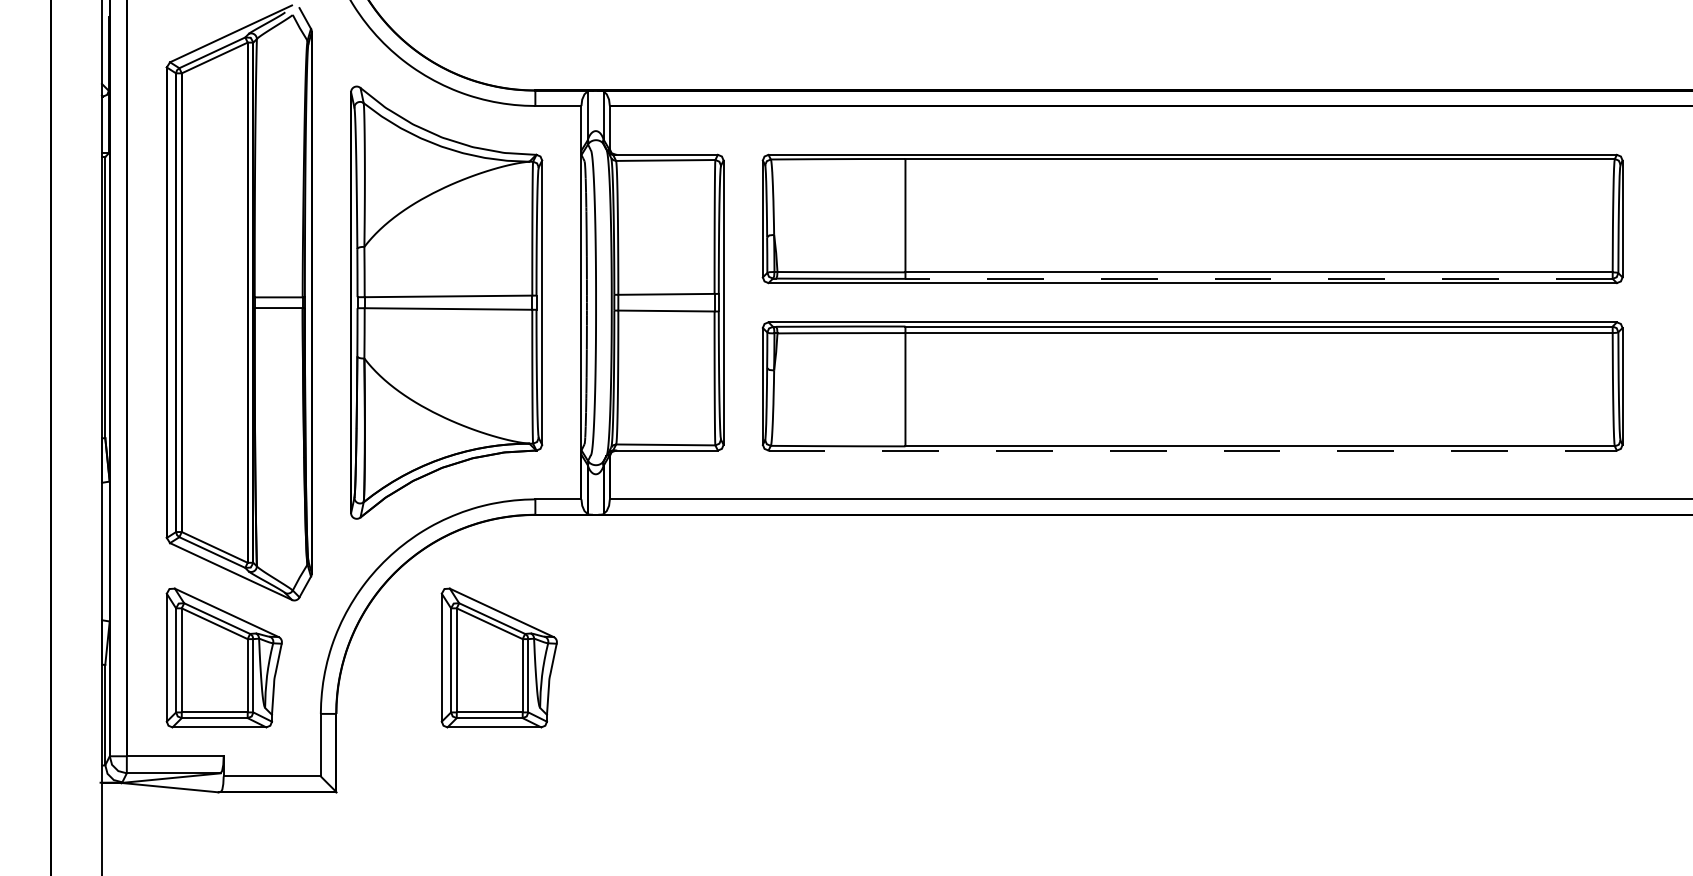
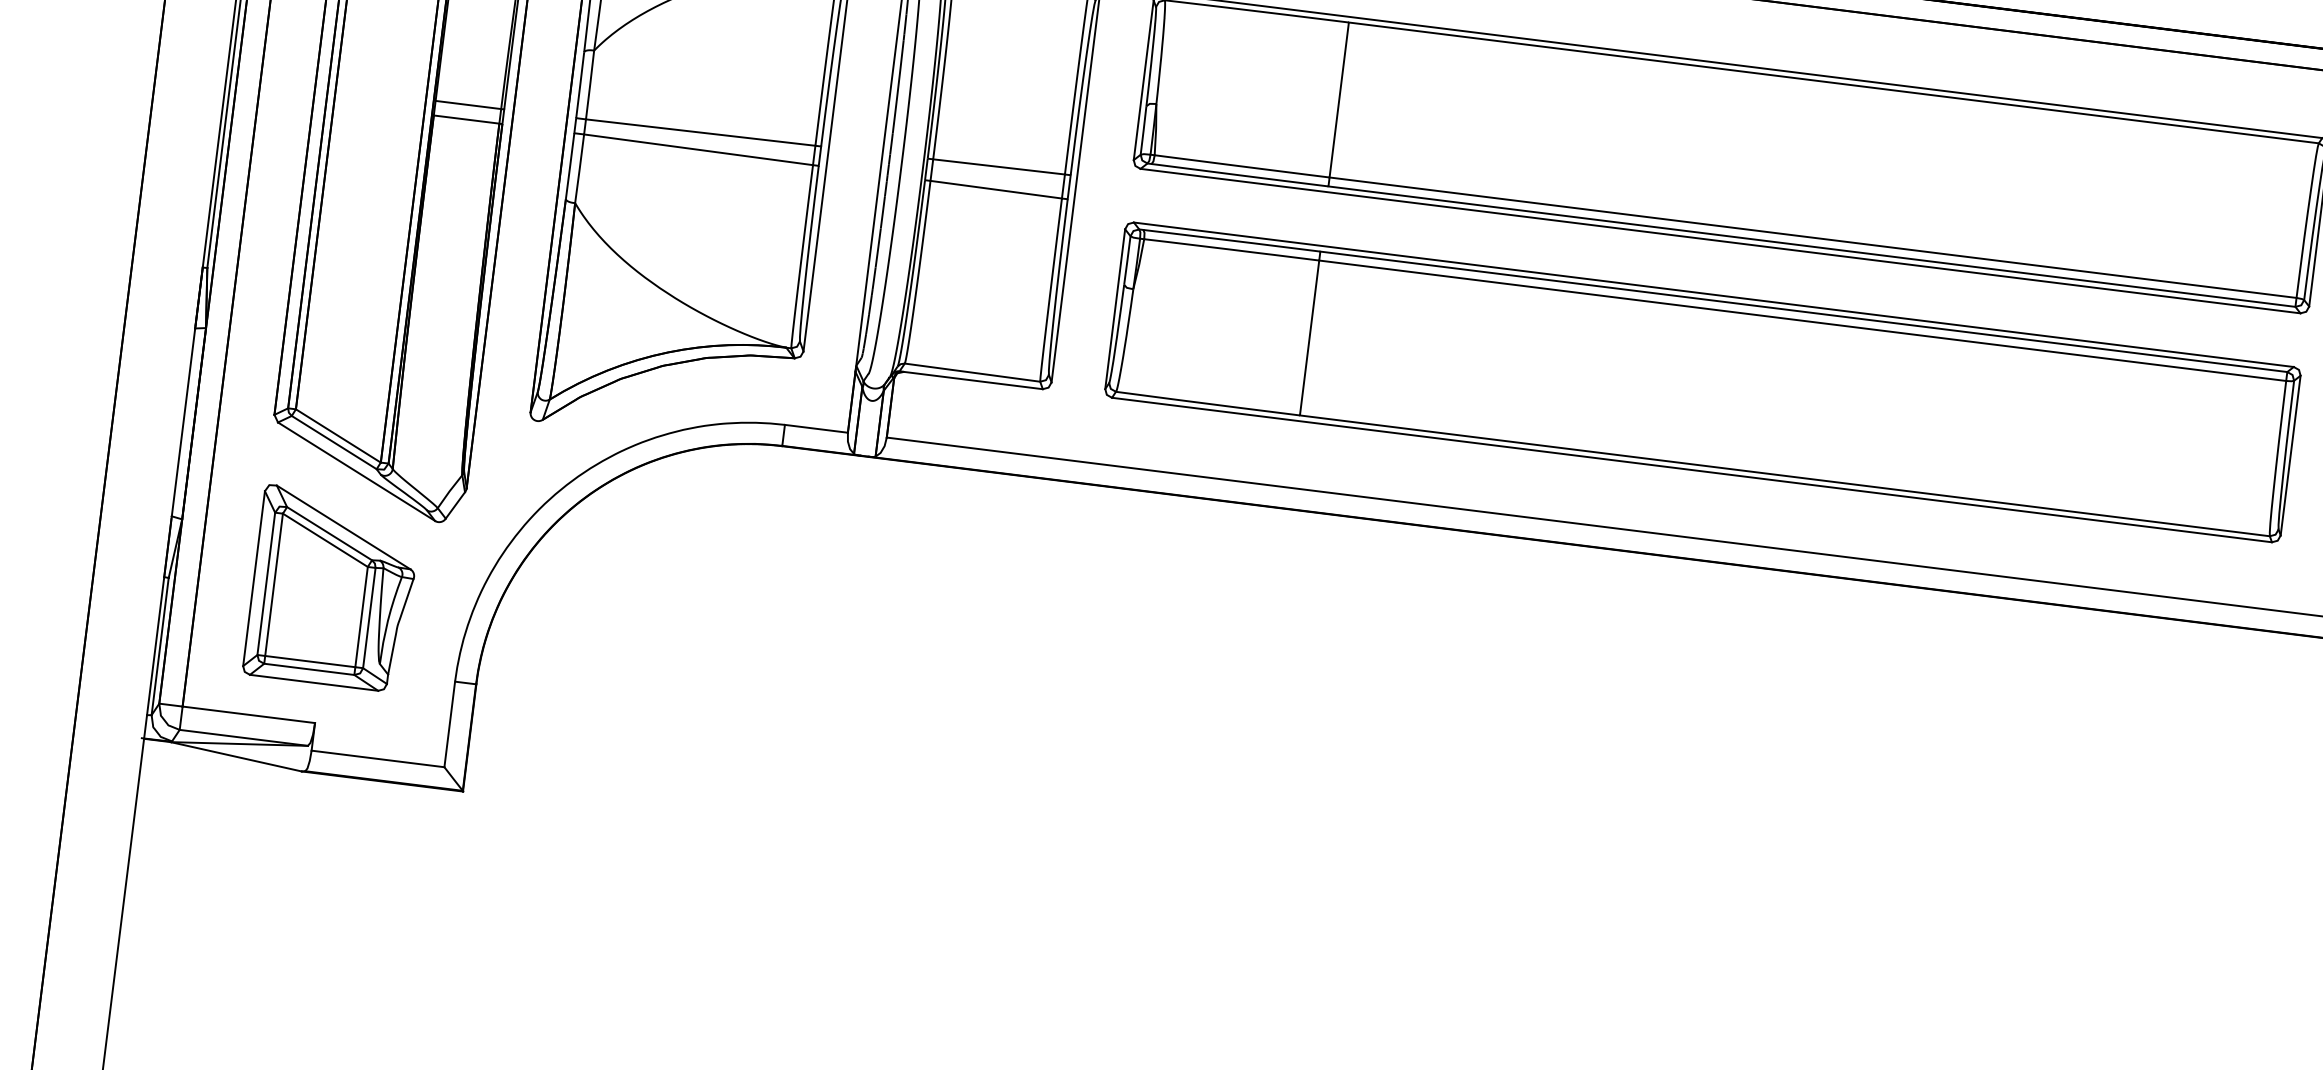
line: (1259, 278) -> (1812, 246), dashed -> solid
line: (1193, 450) -> (1693, 470), dashed -> solid
part: (498, 657) -> (707, 634), removed

